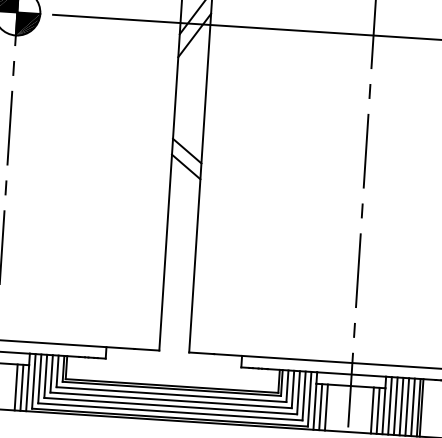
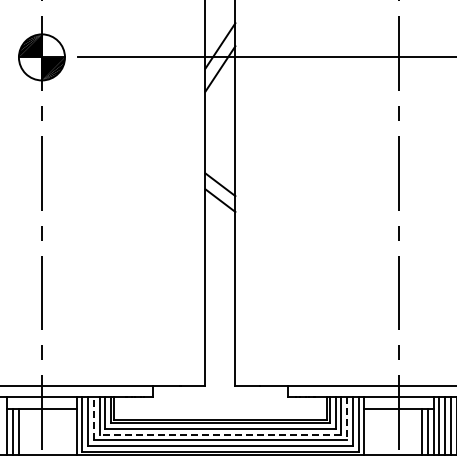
line: (45, 376) -> (93, 418), solid -> dashed
line: (16, 387) -> (65, 431), removed
line: (21, 387) -> (70, 431), removed
line: (298, 392) -> (347, 418), solid -> dashed
line: (171, 400) -> (220, 434), solid -> dashed
line: (321, 407) -> (370, 431), removed
line: (326, 407) -> (375, 431), removed

